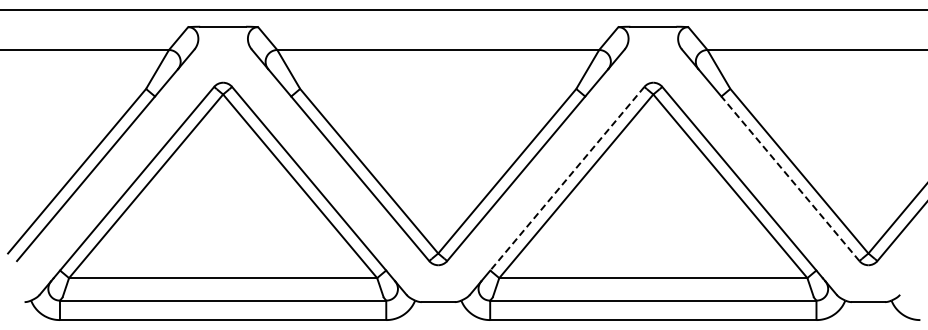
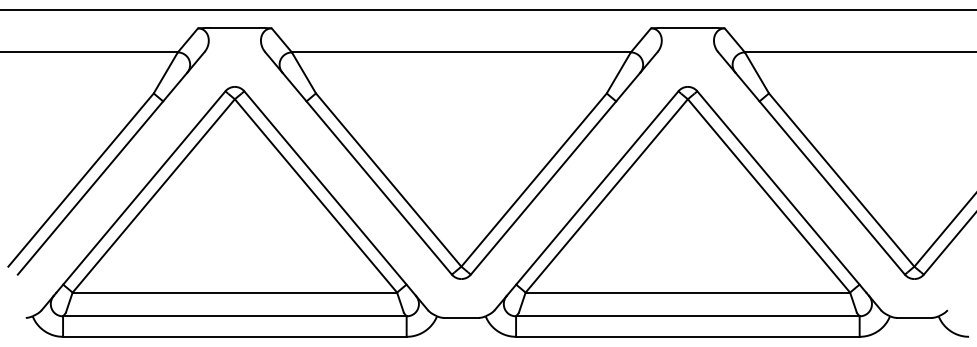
line: (567, 178) -> (597, 187), dashed -> solid
line: (790, 178) -> (832, 187), dashed -> solid

